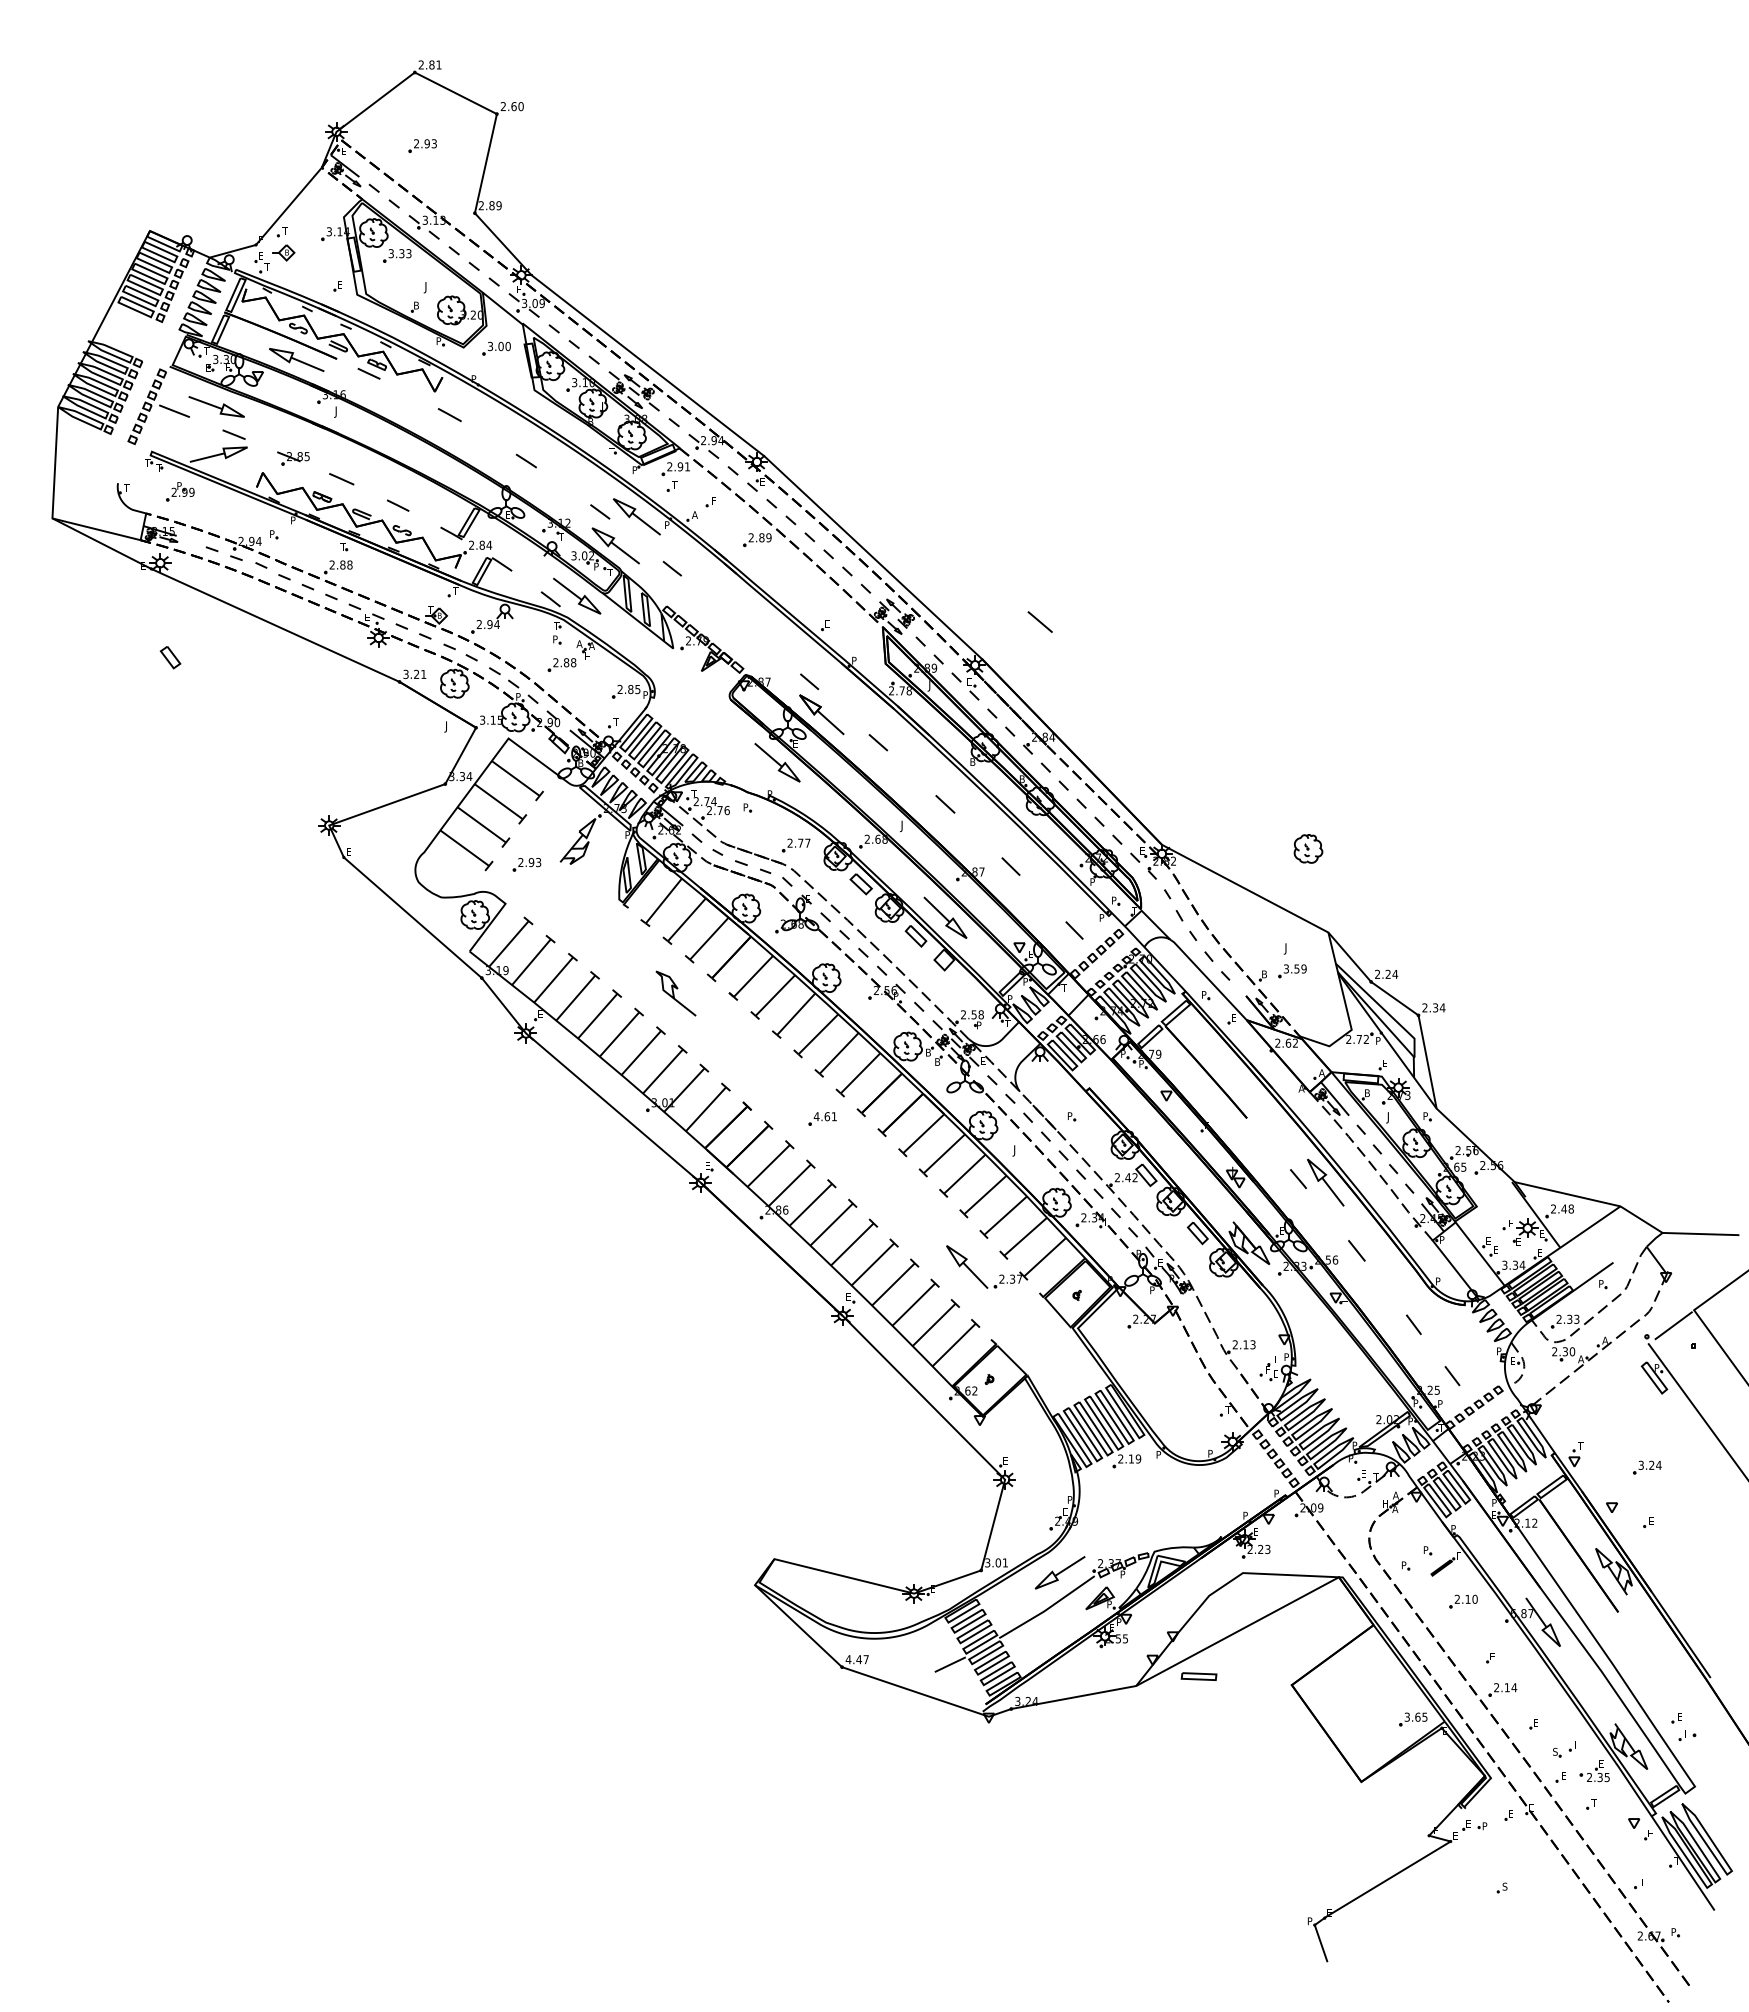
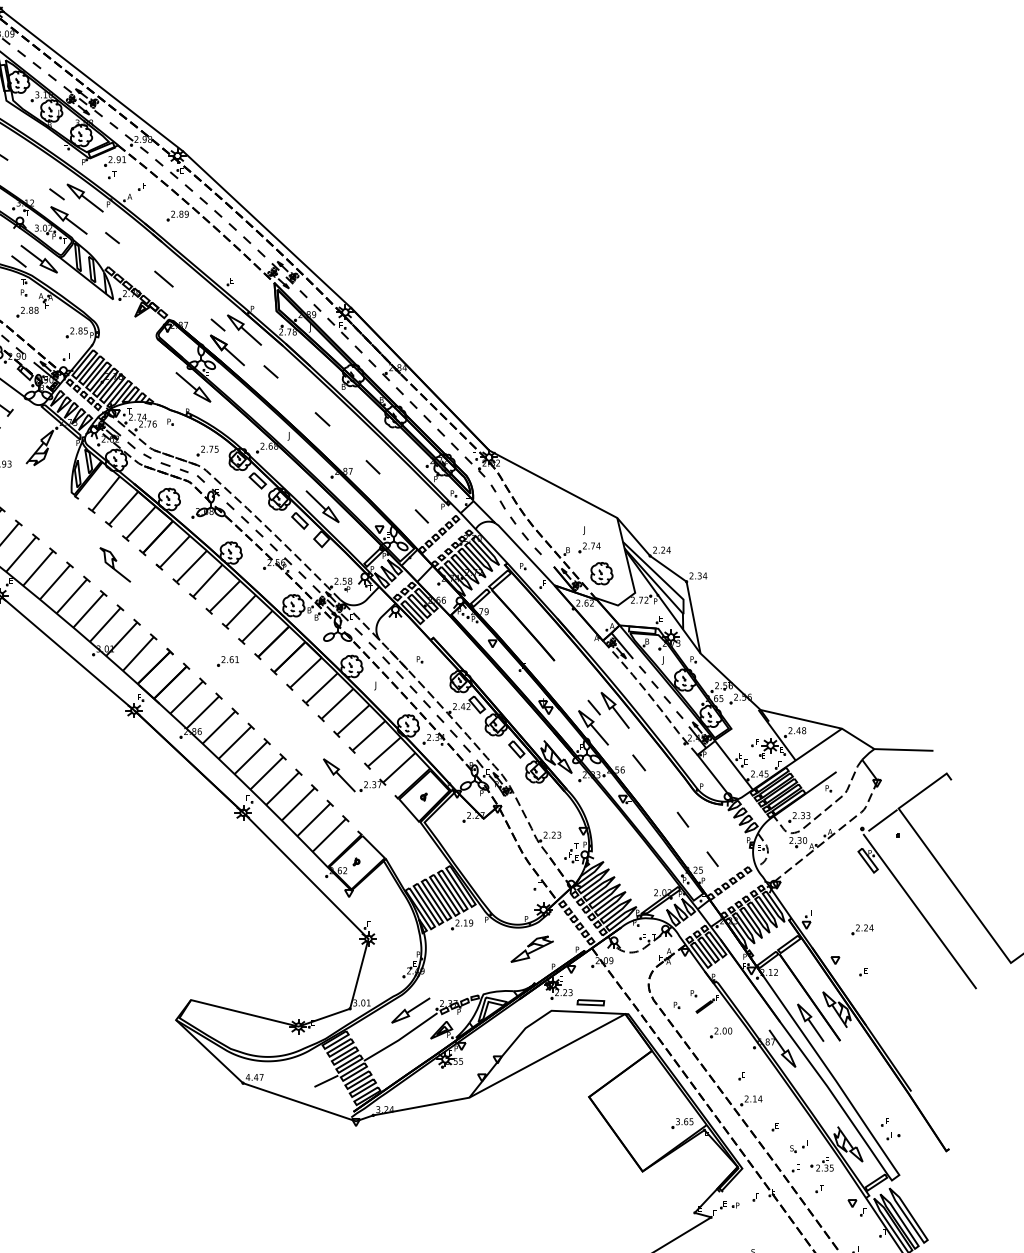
text: (720, 440) -> (149, 139), 2.94 -> 2.98
line: (1039, 621) -> (163, 278), moved
part: (843, 688) -> (244, 330), added
text: (807, 842) -> (216, 448), 2.77 -> 2.75
part: (1308, 848) -> (601, 573), moved
text: (1294, 968) -> (591, 545), 3.59 -> 2.74
text: (816, 1116) -> (223, 659), 4.61 -> 2.61
part: (1297, 1205) -> (593, 727), added
text: (1513, 1264) -> (759, 773), 3.34 -> 2.45
text: (1245, 1344) -> (553, 834), 2.13 -> 2.23
text: (1640, 1465) -> (857, 928), 3.24 -> 2.24
part: (1217, 1492) -> (531, 948), added
part: (1579, 1588) -> (810, 1022), added
text: (1467, 1598) -> (724, 1030), 2.10 -> 2.00
part: (1198, 1676) -> (590, 1002), moved

